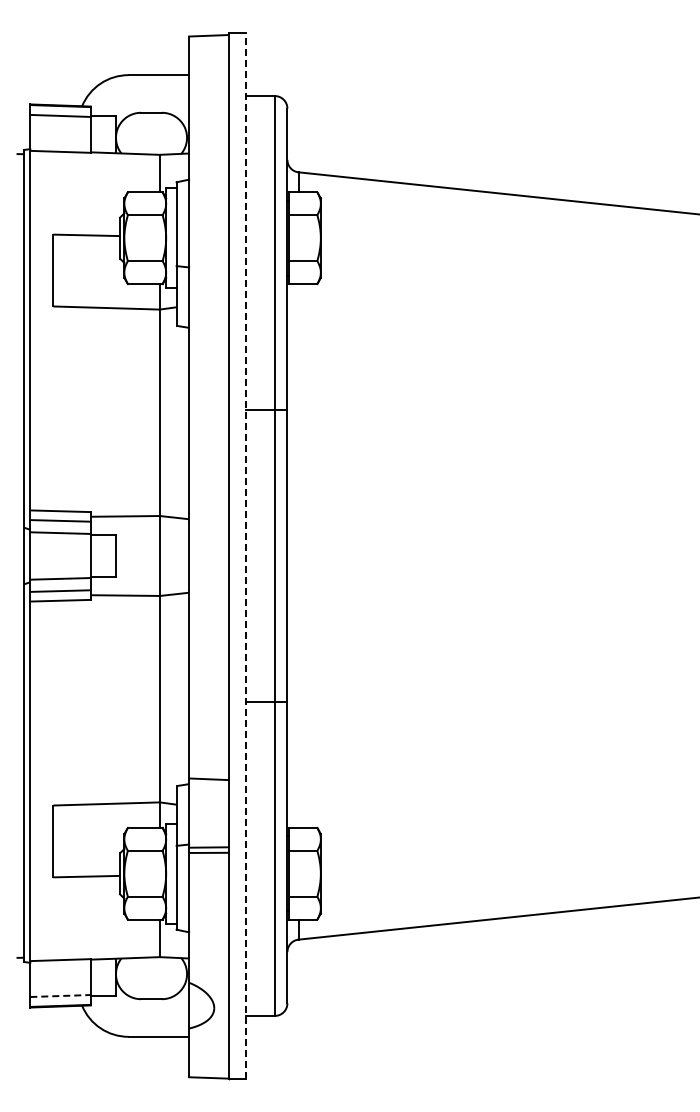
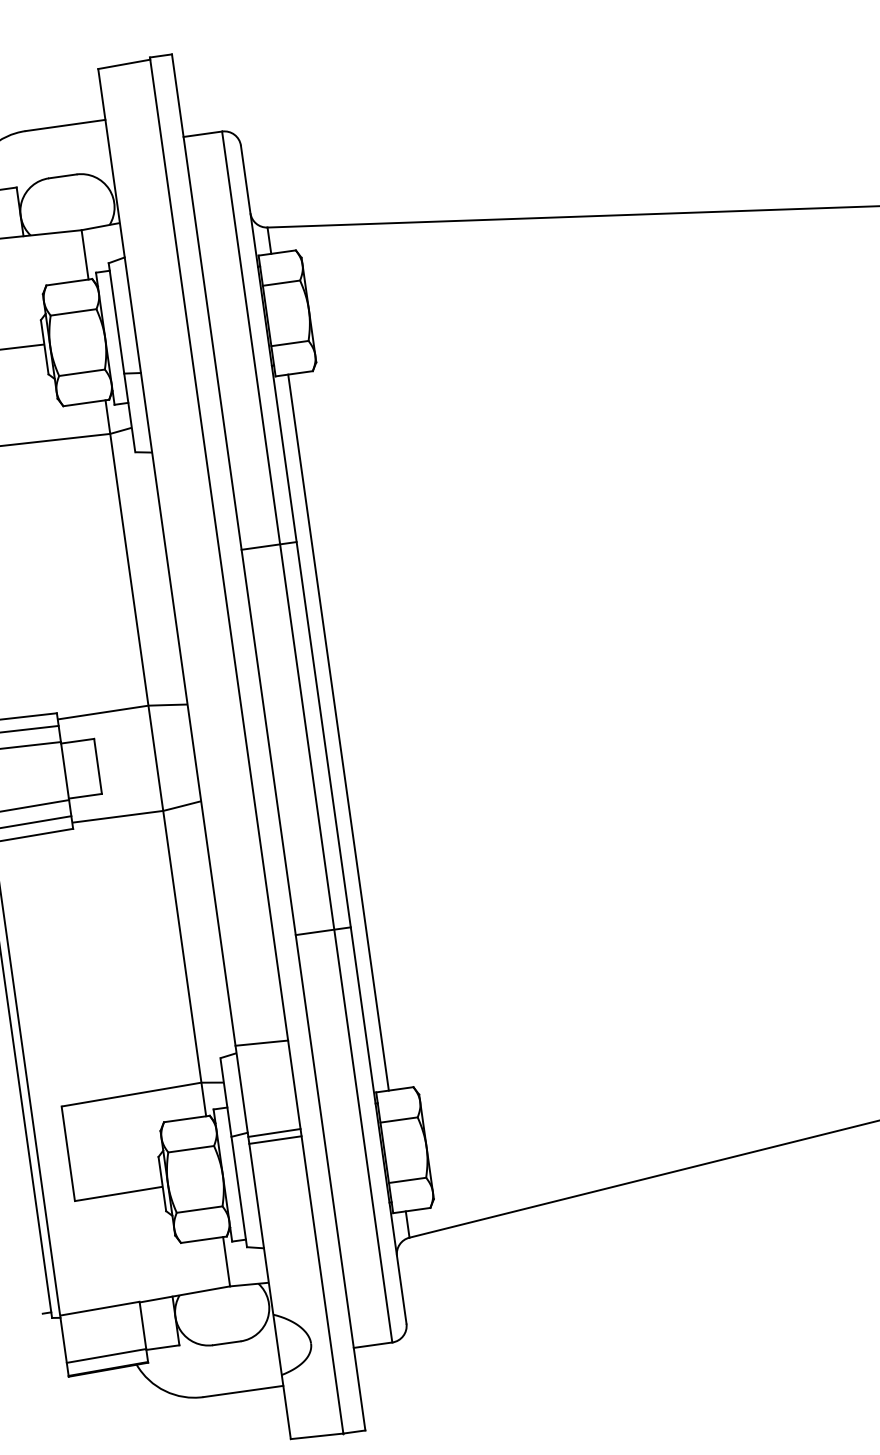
line: (298, 555) -> (338, 732), added
line: (245, 556) -> (268, 743), dashed -> solid
line: (61, 996) -> (107, 1356), dashed -> solid

